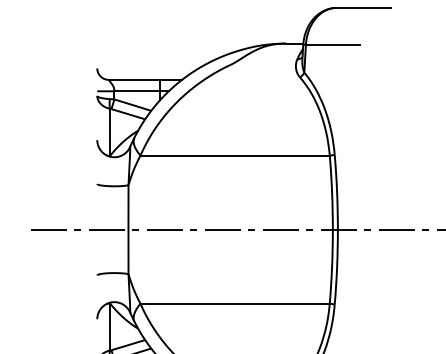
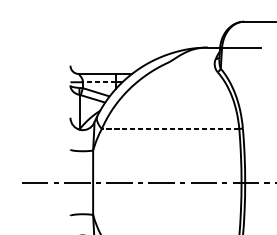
line: (137, 91) -> (99, 82), solid -> dashed
line: (235, 155) -> (170, 128), solid -> dashed

